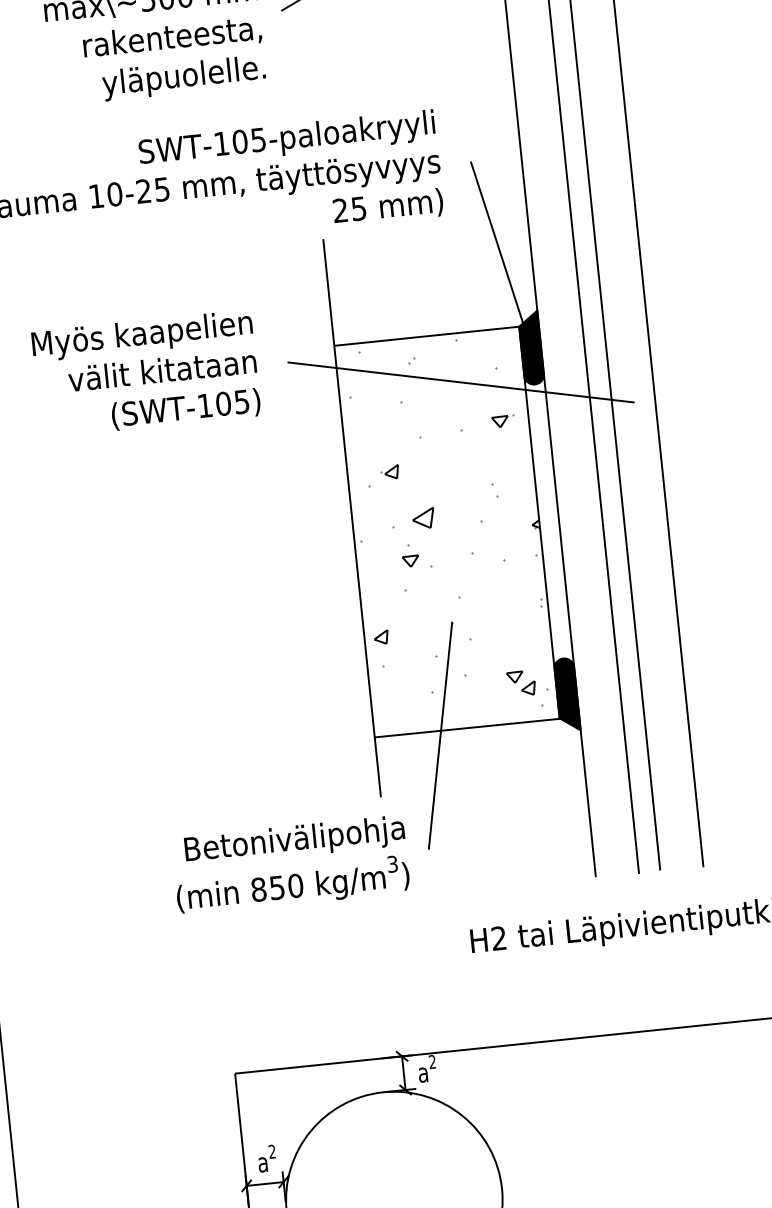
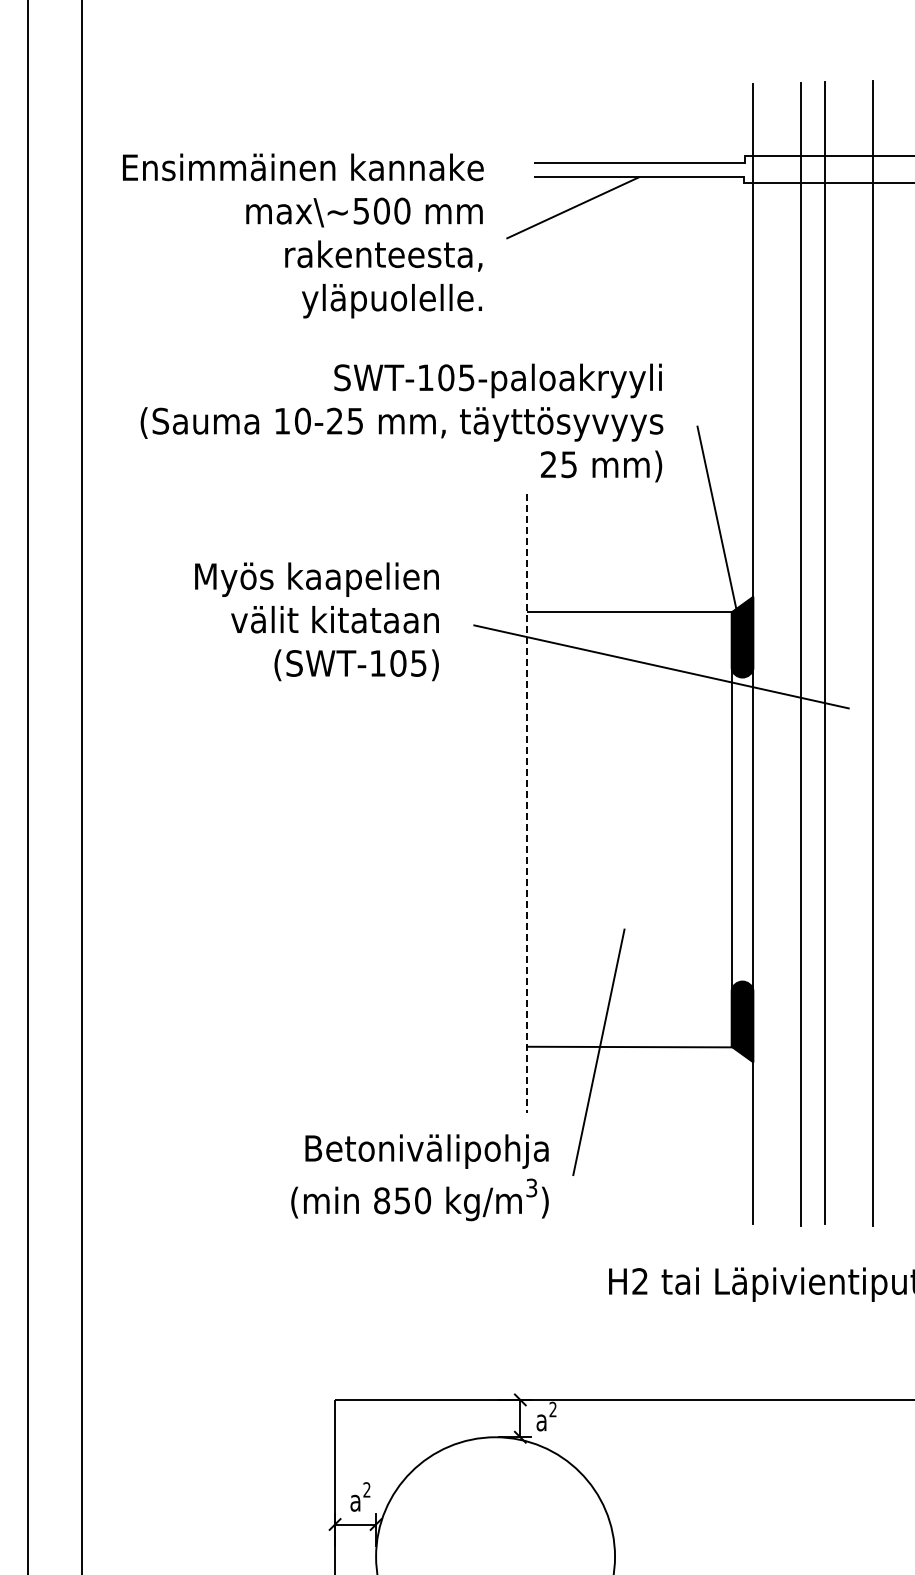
line: (352, 518) -> (526, 803), solid -> dashed
hatch: (449, 527) -> (632, 824), removed

